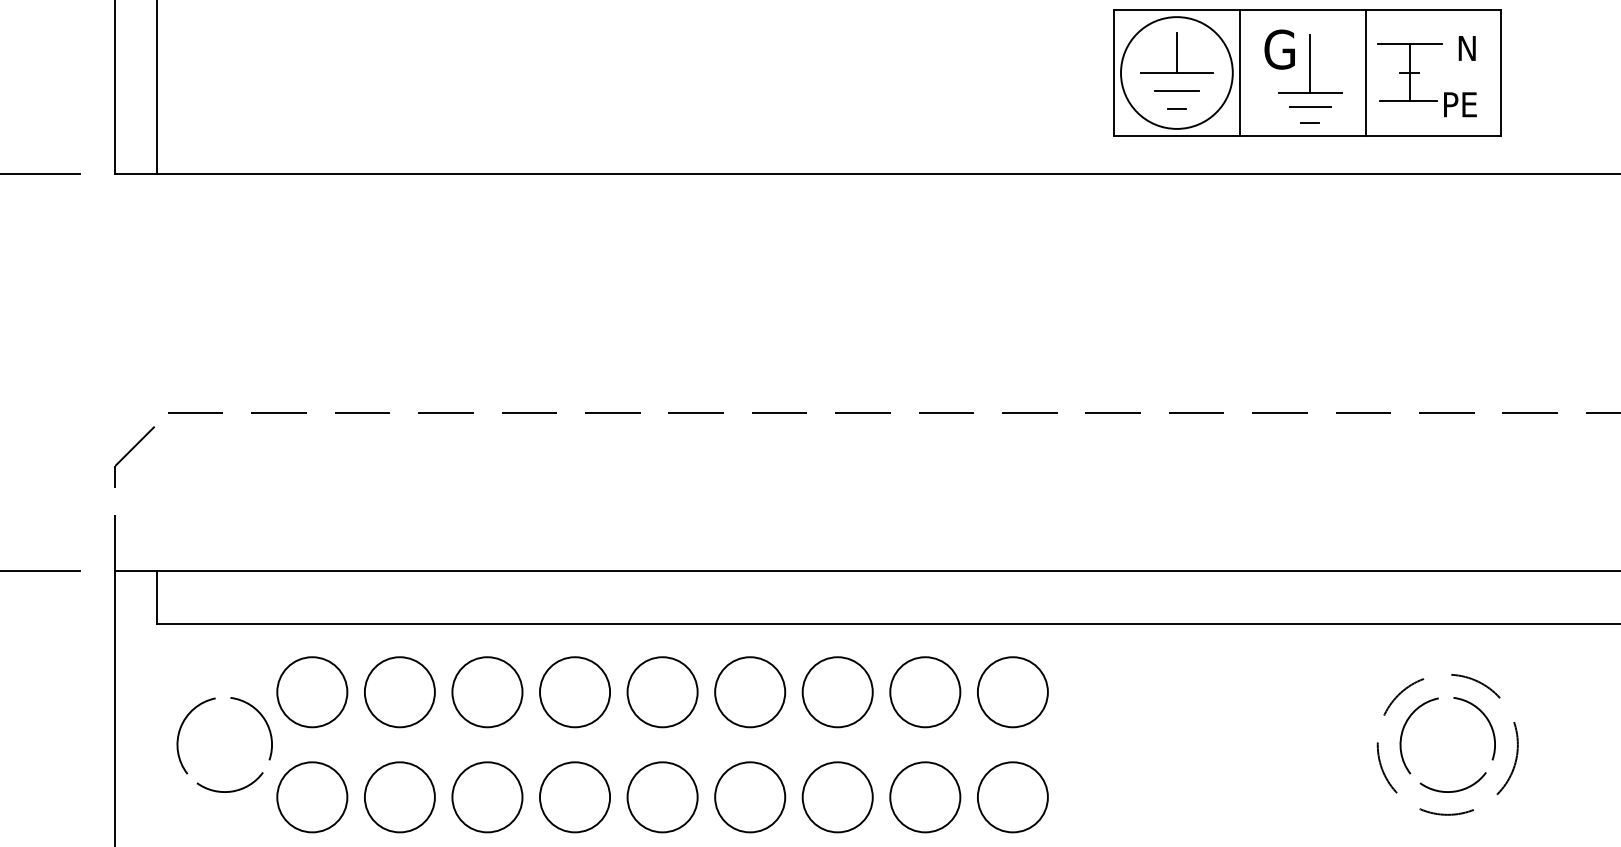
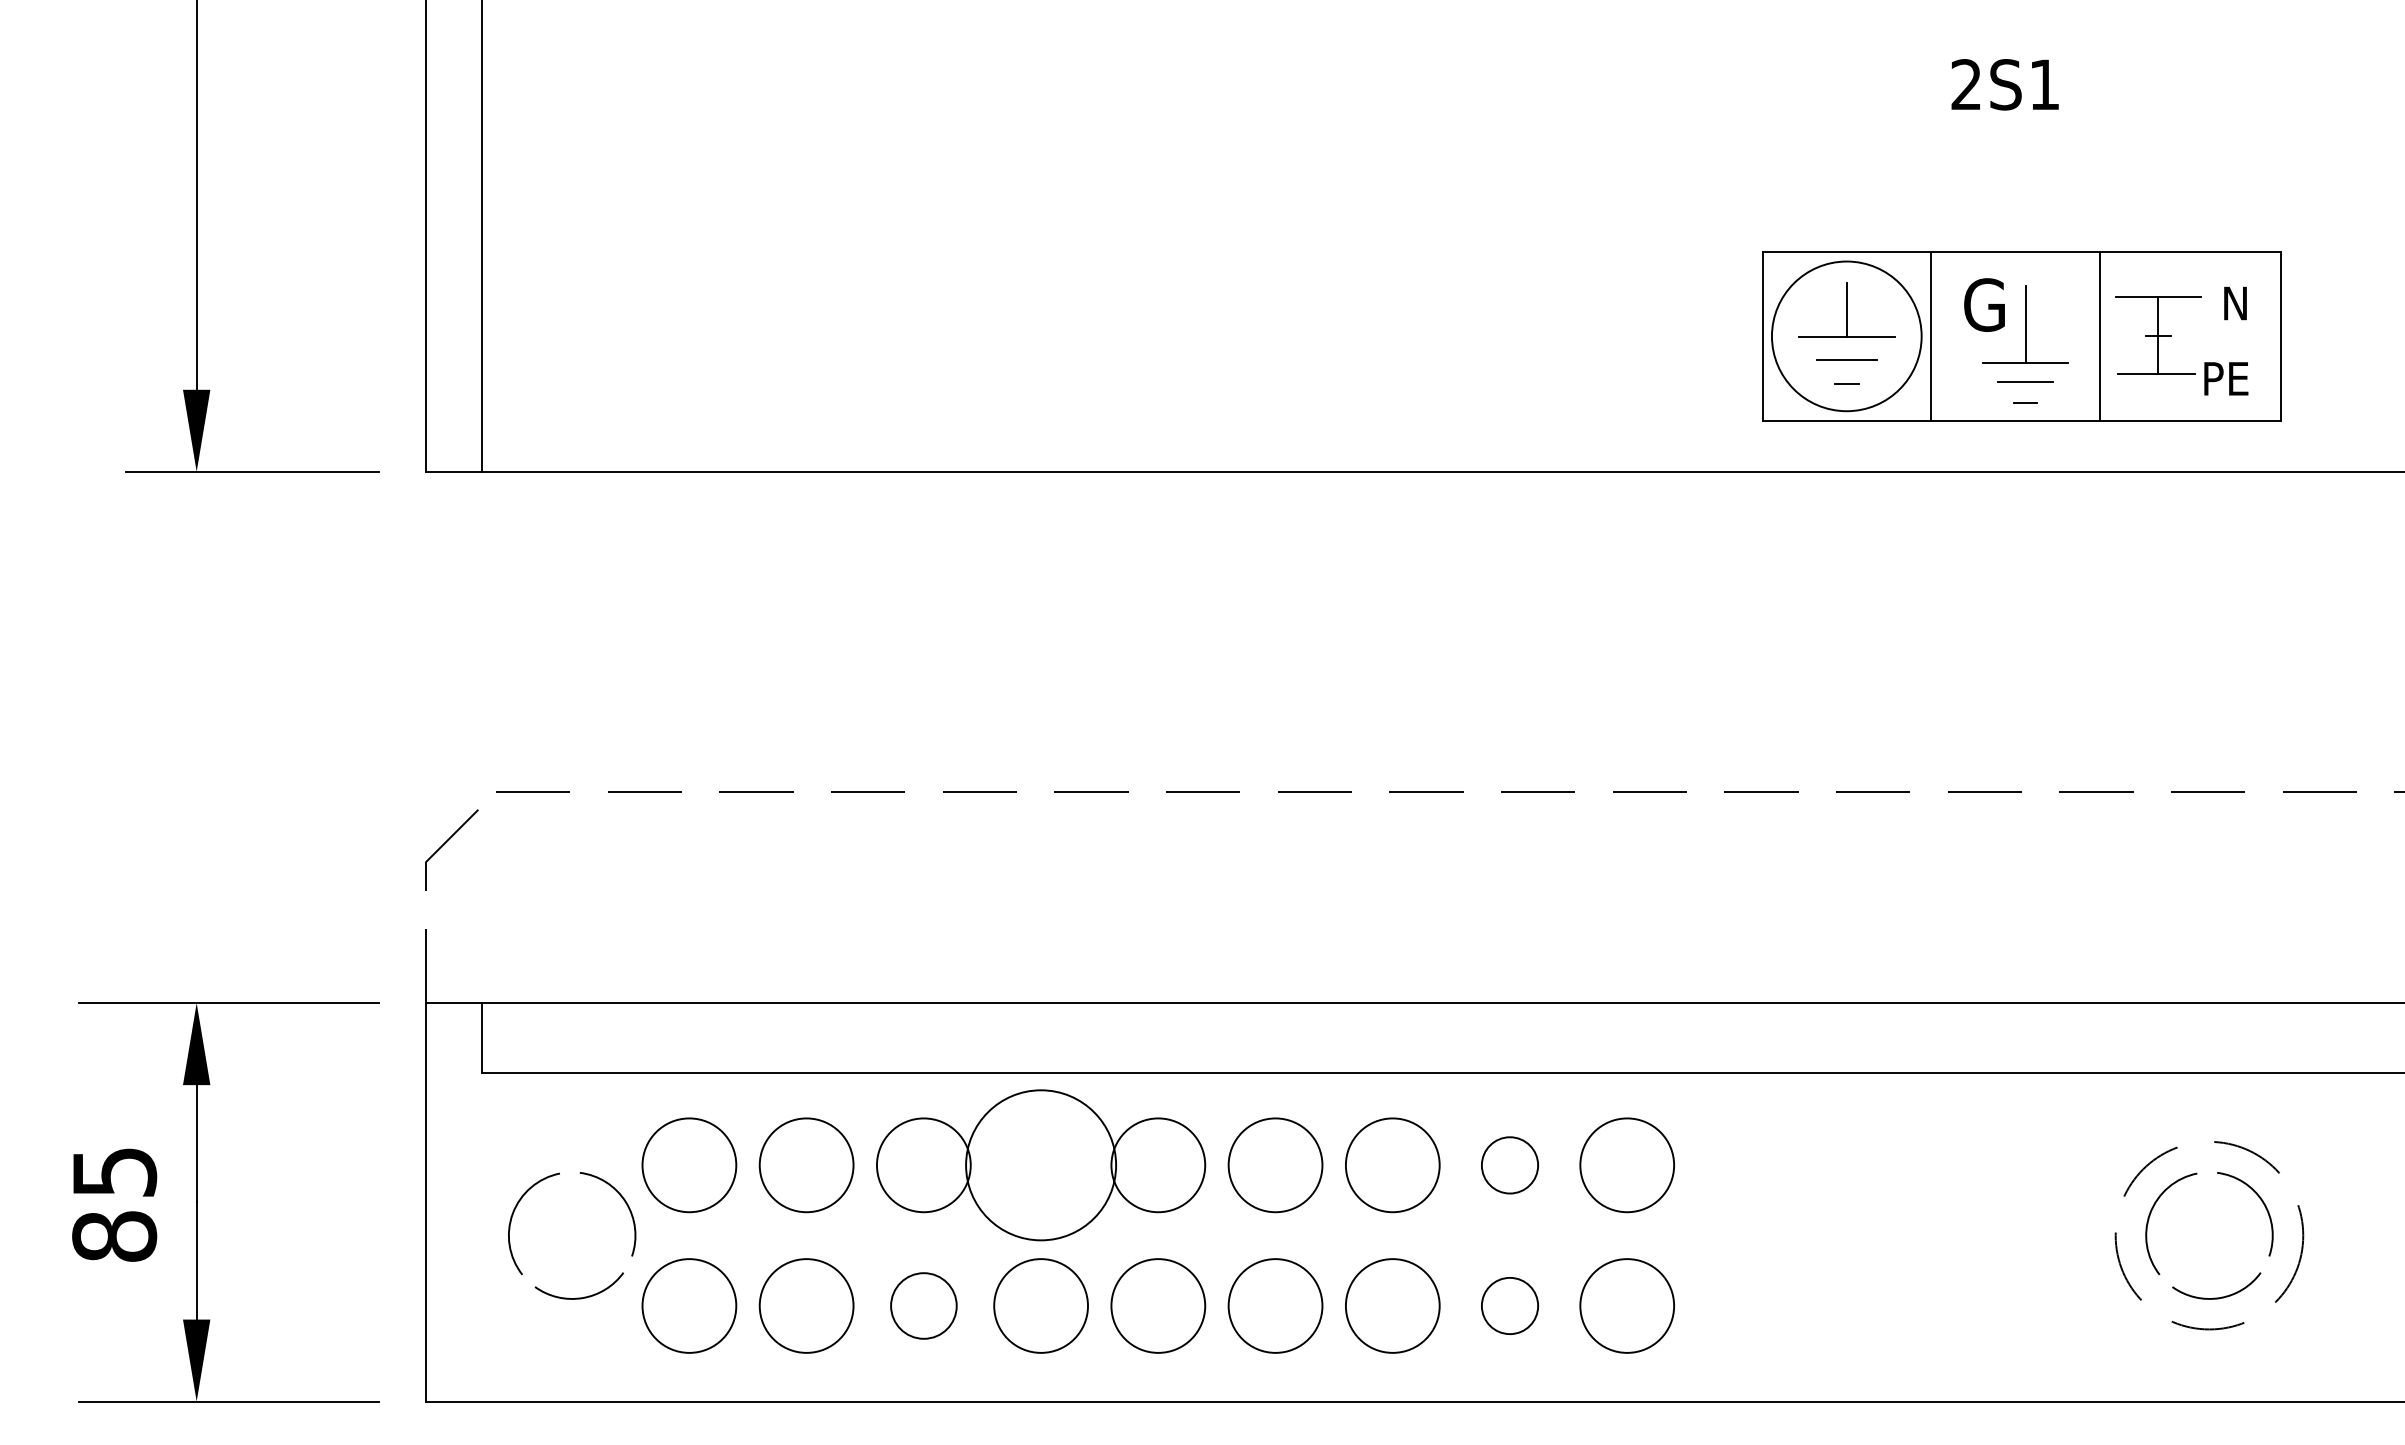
circle: (574, 692) -> (1040, 1165), size x1.6
circle: (924, 692) -> (1509, 1165), size x0.6
circle: (487, 796) -> (923, 1305), size x0.7
circle: (924, 796) -> (1509, 1305), size x0.6

